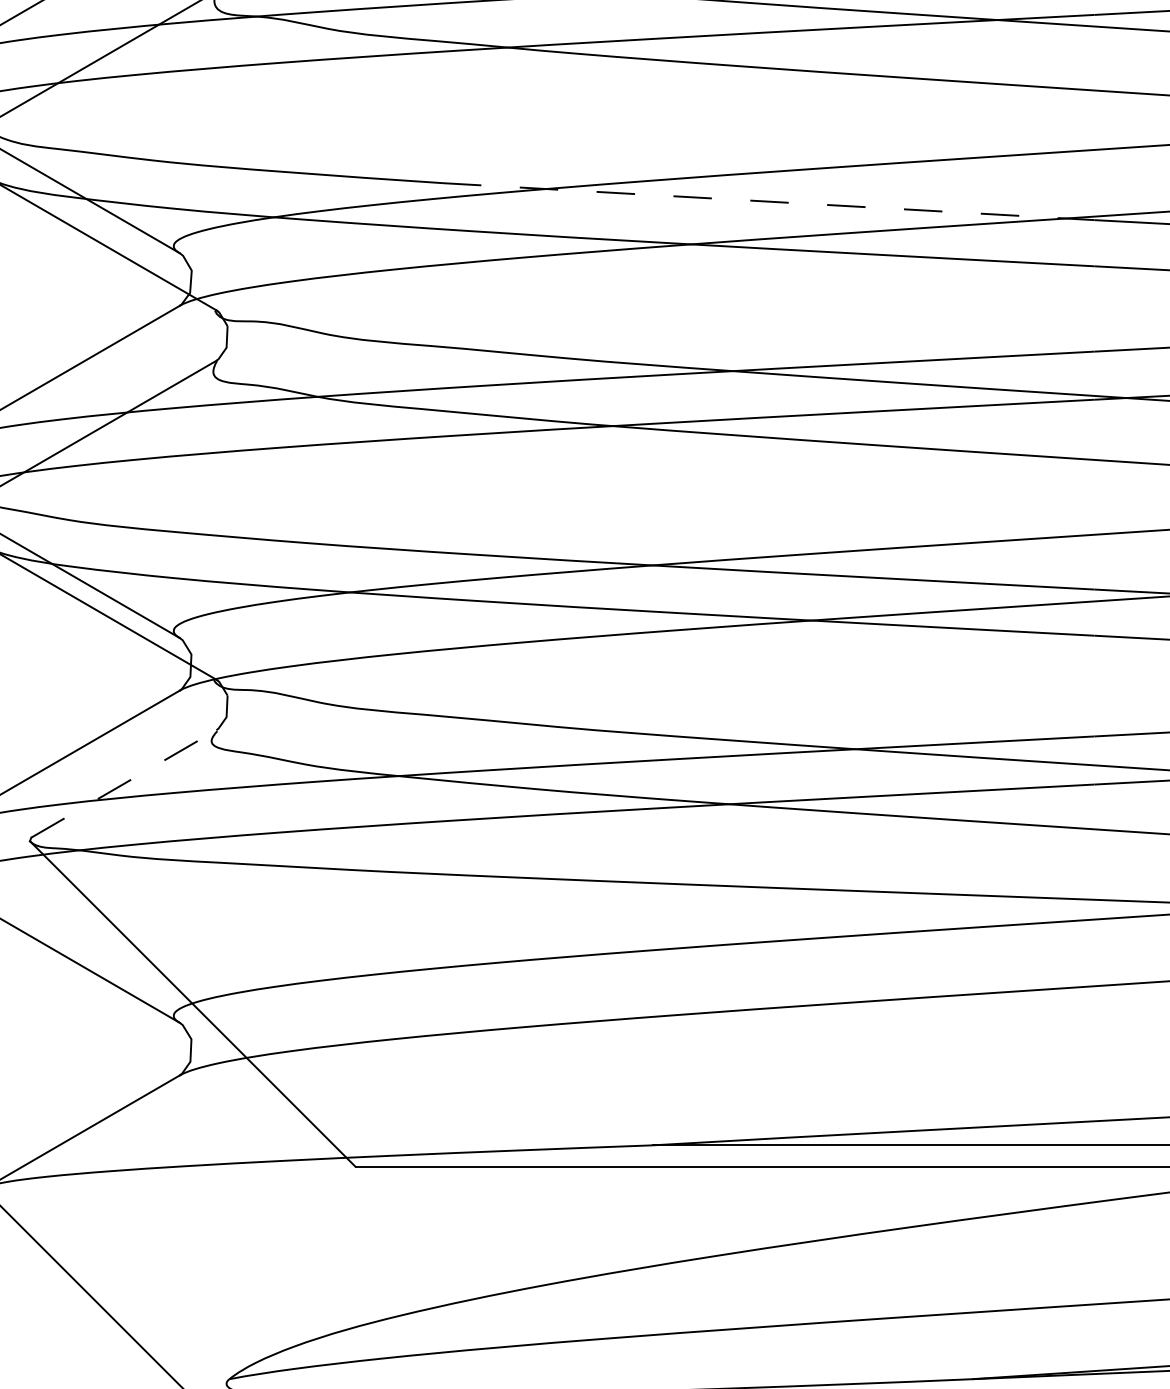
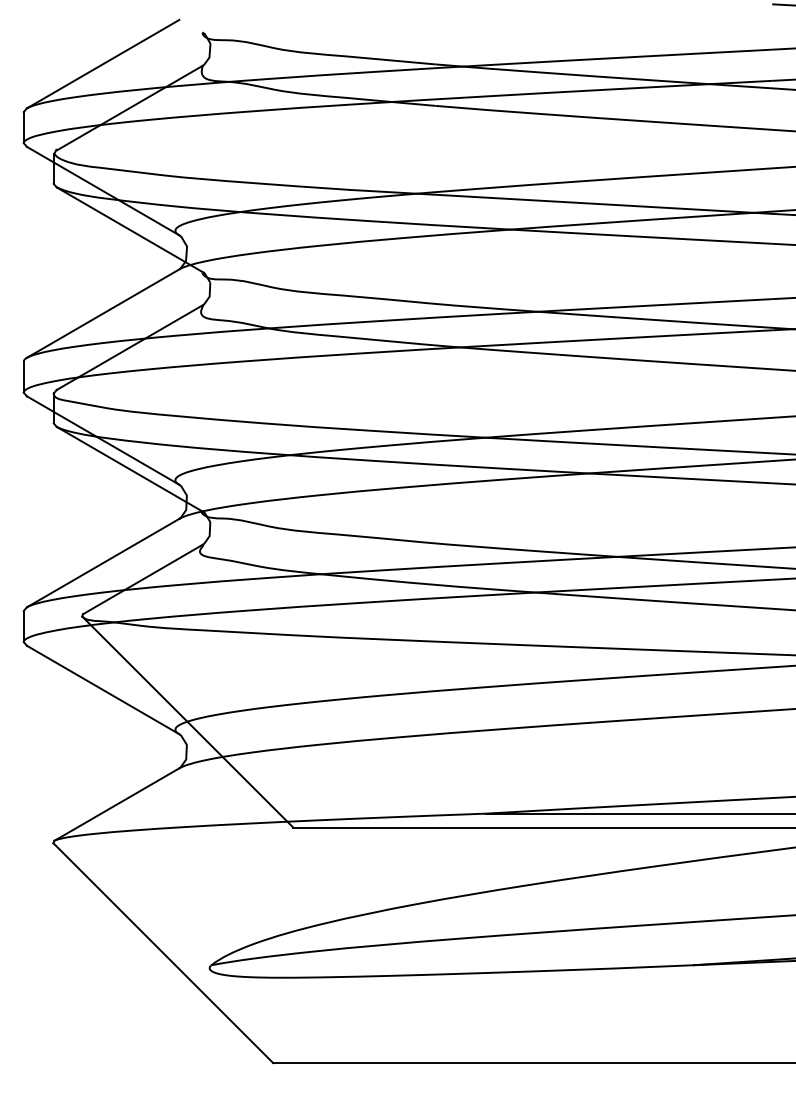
line: (769, 201) -> (561, 201), dashed -> solid
line: (124, 784) -> (143, 579), dashed -> solid

